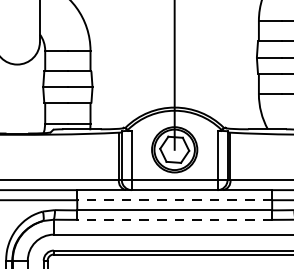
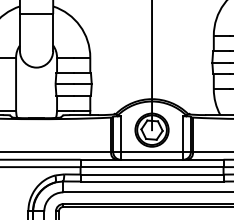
line: (173, 200) -> (151, 167), dashed -> solid
line: (173, 219) -> (151, 181), dashed -> solid

